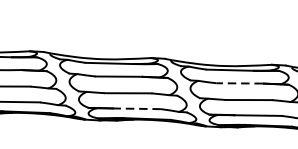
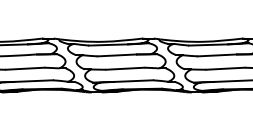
line: (239, 83) -> (216, 55), dashed -> solid
line: (137, 109) -> (133, 81), dashed -> solid

